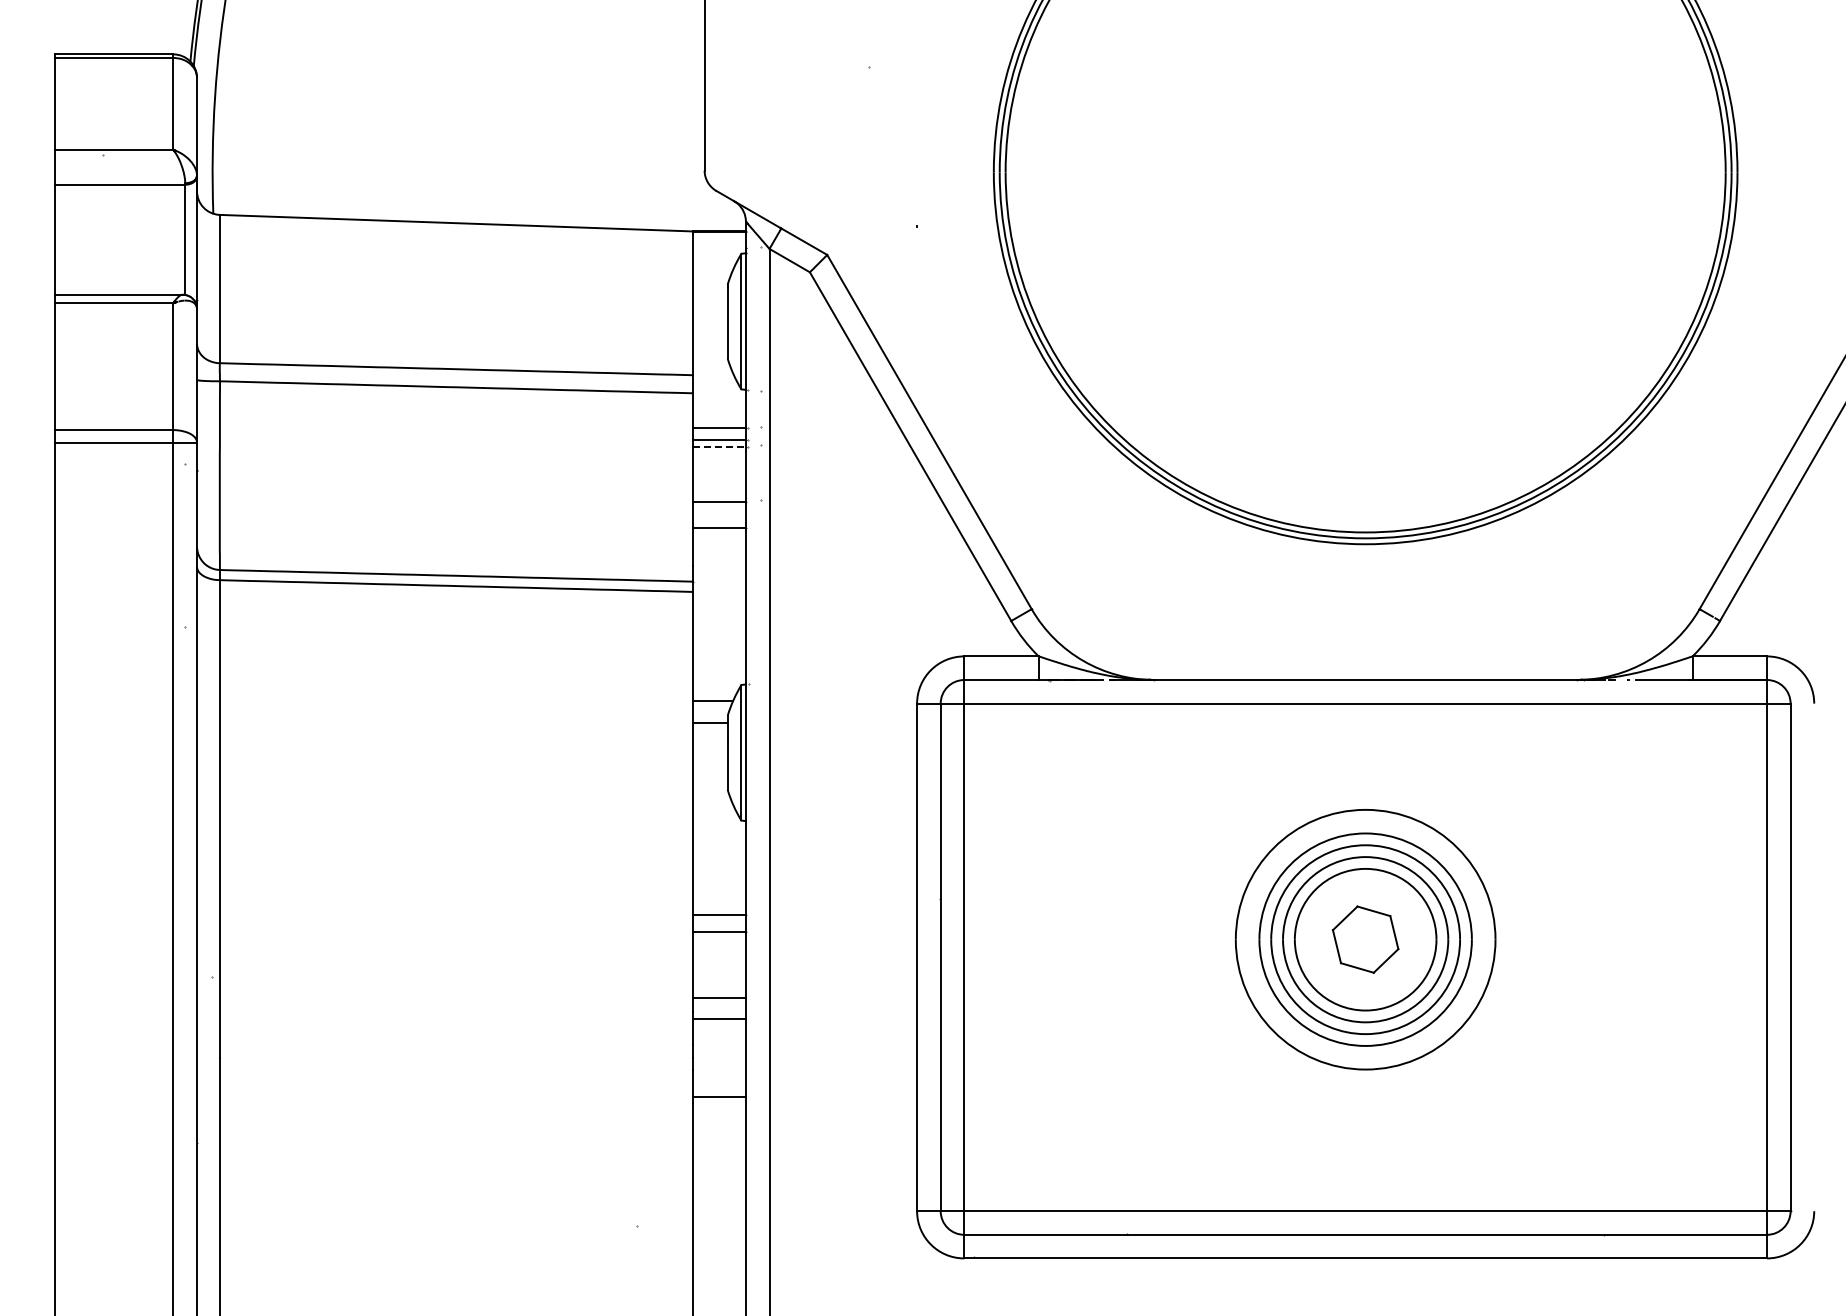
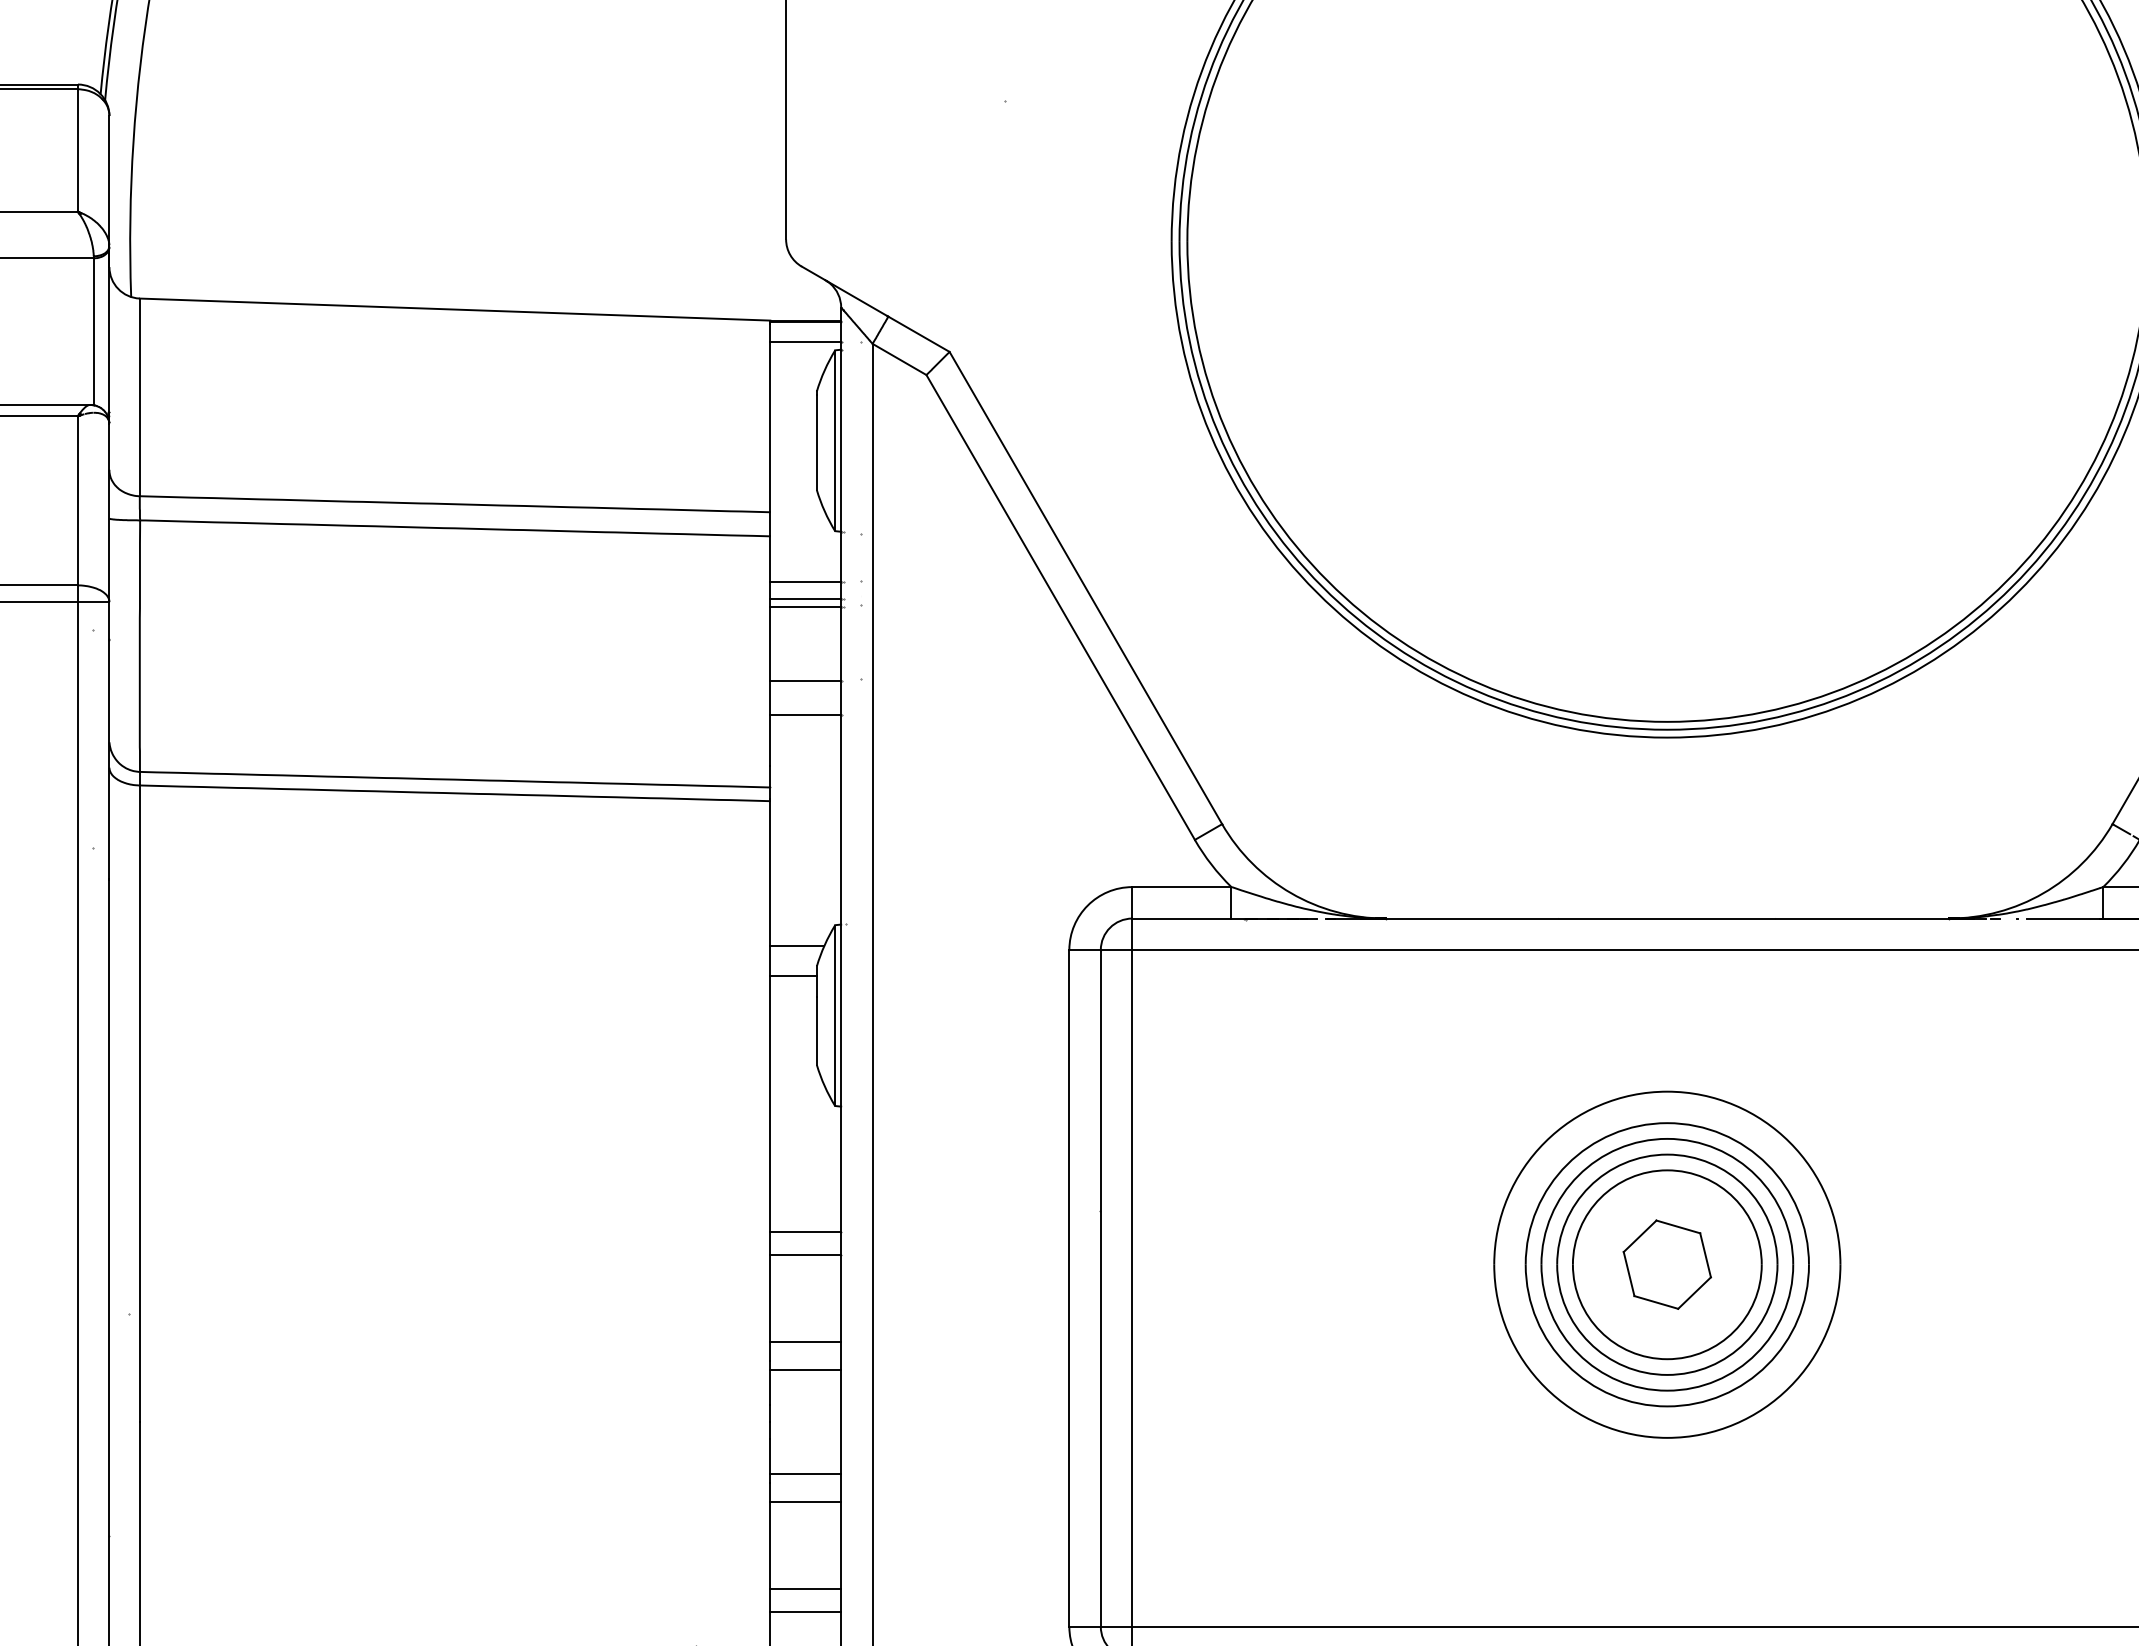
line: (718, 247) -> (804, 341), added
line: (719, 446) -> (805, 607), dashed -> solid
line: (718, 1117) -> (804, 1501), added
line: (718, 1183) -> (804, 1589), added
line: (718, 1200) -> (804, 1612), added

